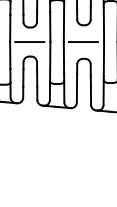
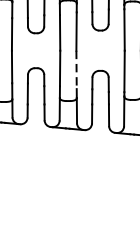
line: (29, 42) -> (35, 51), removed
line: (82, 42) -> (98, 51), removed
line: (63, 58) -> (76, 70), solid -> dashed

